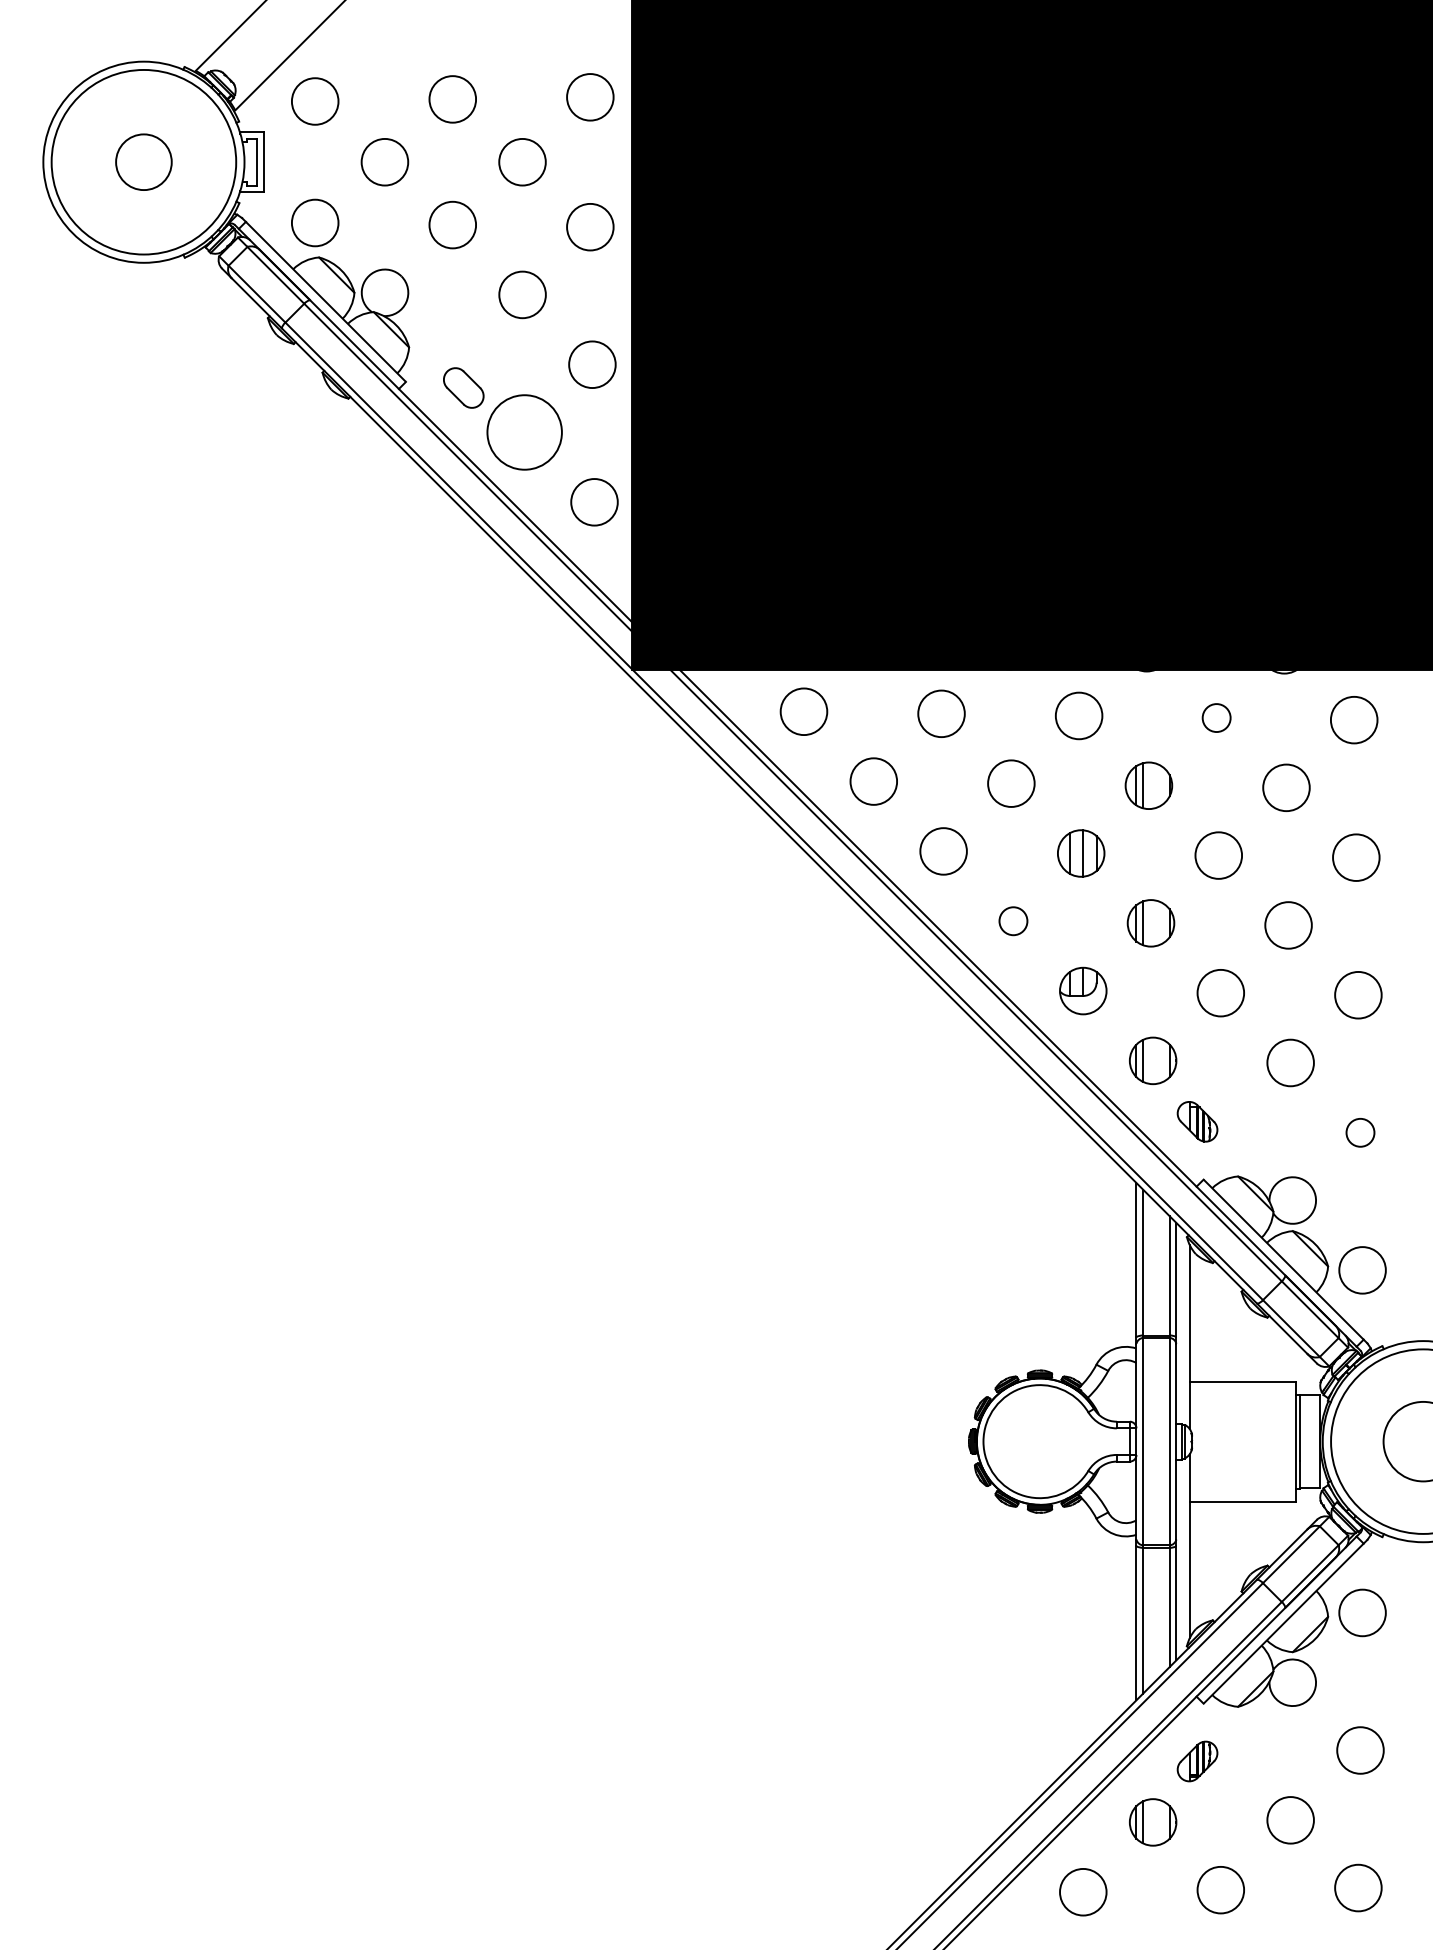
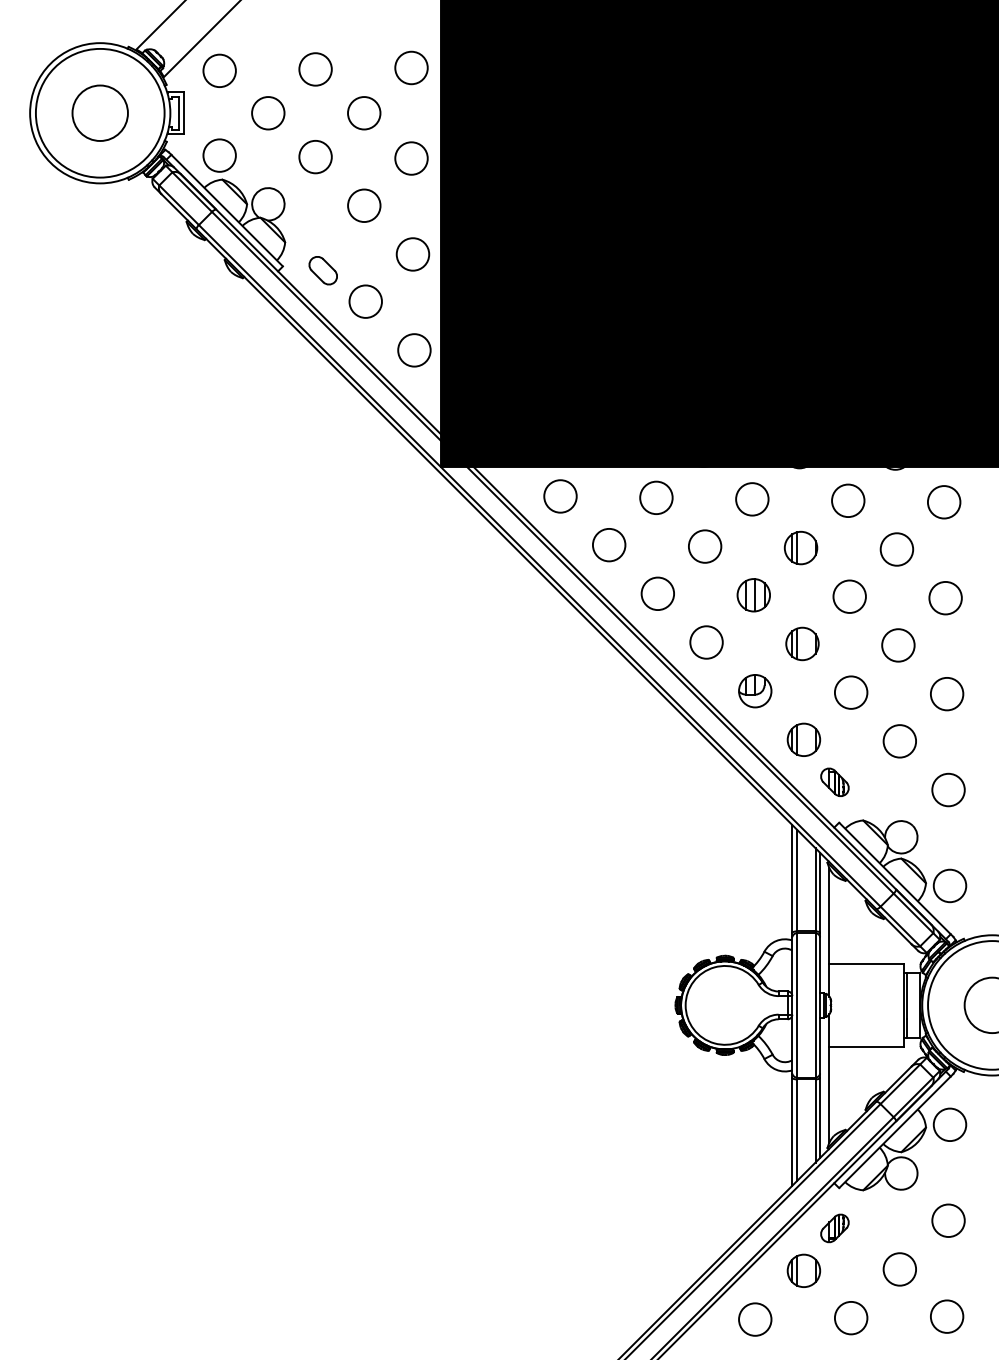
circle: (142, 162) -> (99, 113), size x1.43
circle: (524, 432) -> (365, 301), size x0.62
circle: (1217, 717) -> (848, 500), size x1.67
circle: (1013, 921) -> (706, 642), size x1.67
circle: (1360, 1132) -> (948, 789), size x1.67

